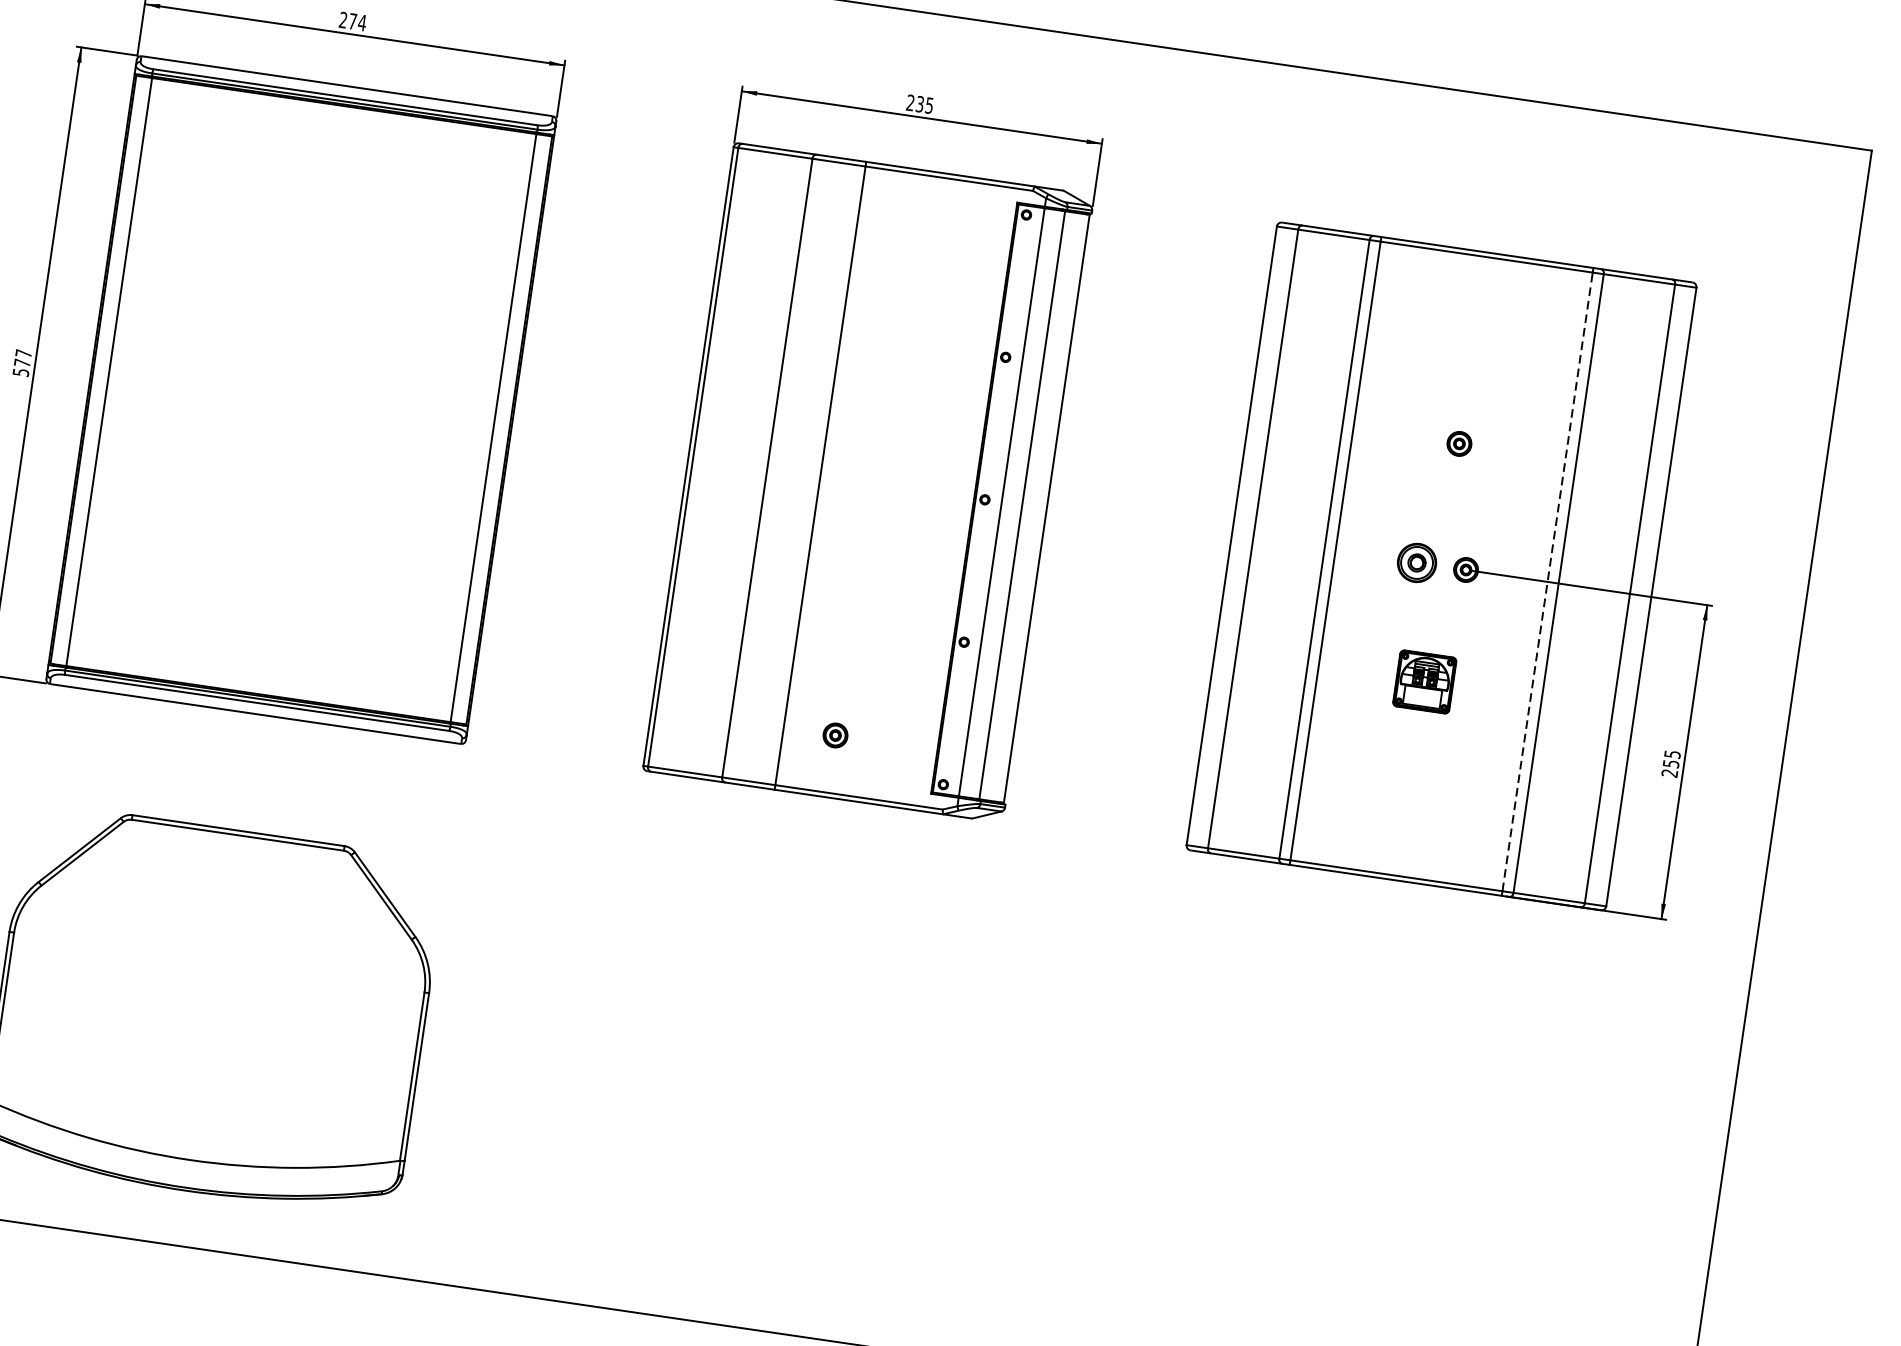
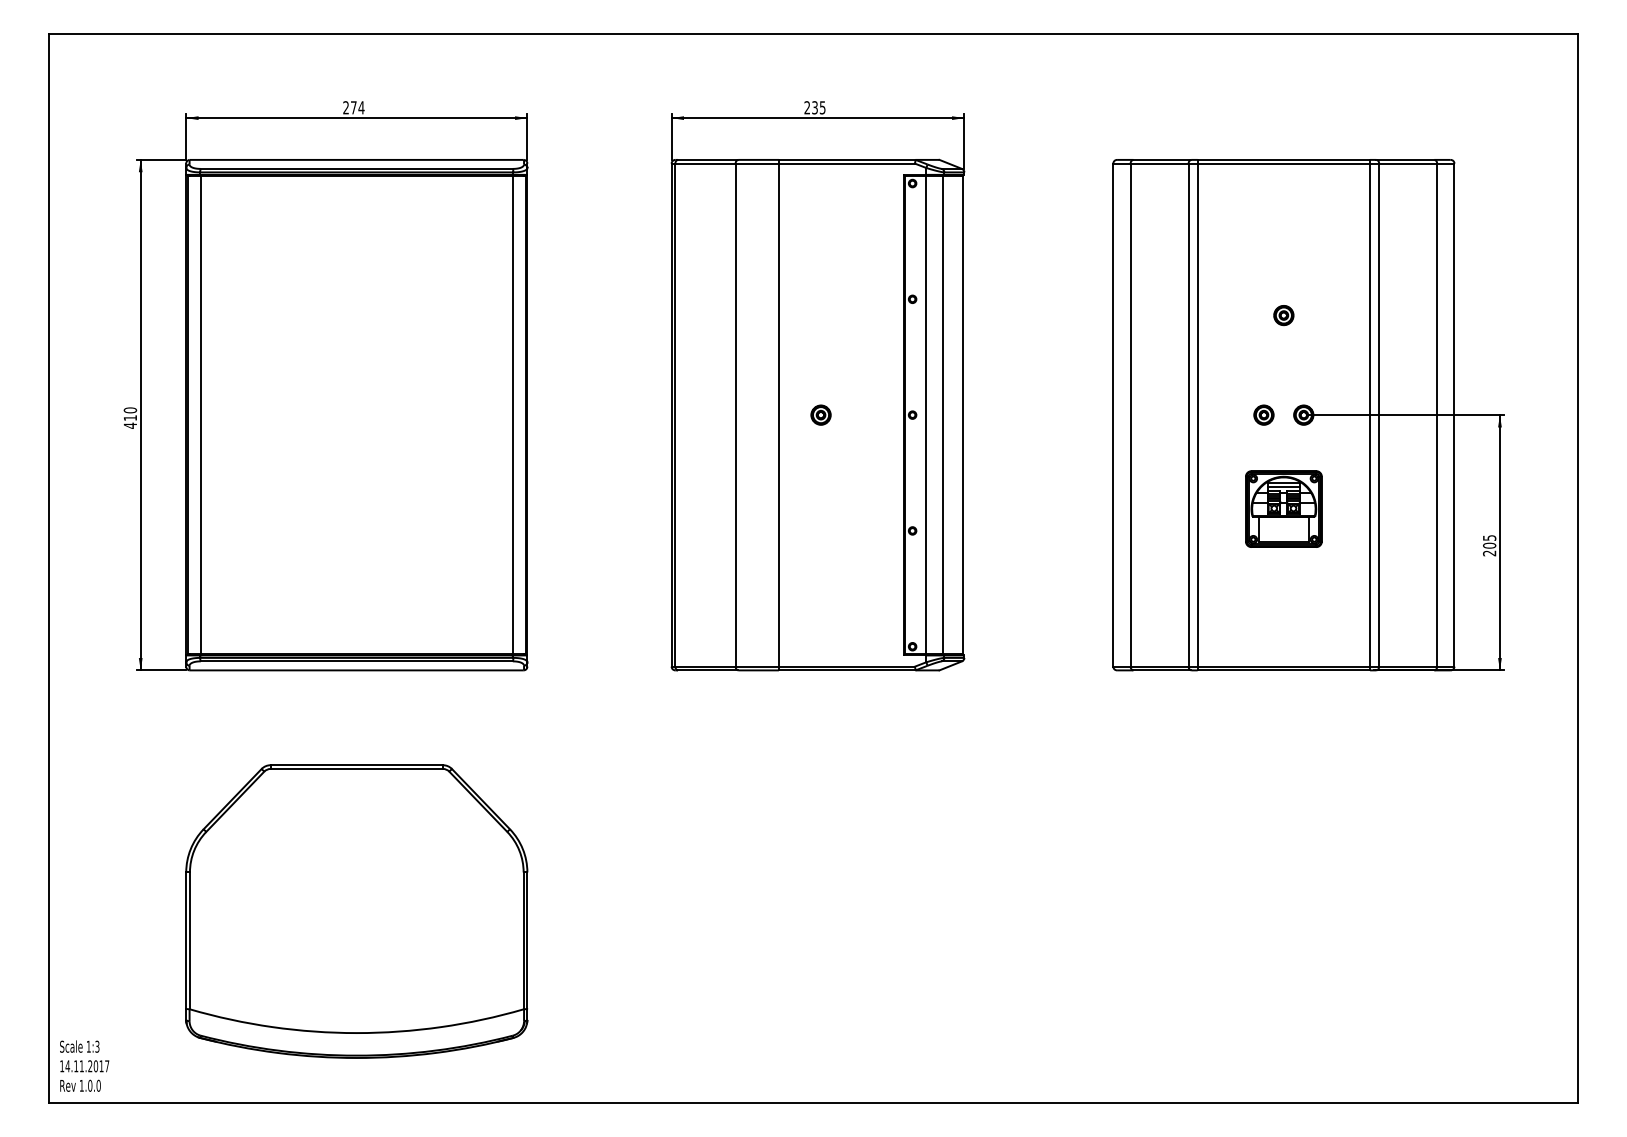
text: (22, 362) -> (130, 417), 577 -> 410
part: (1416, 561) -> (1263, 414), size x0.62
line: (1548, 582) -> (1370, 415), dashed -> solid
part: (1424, 681) -> (1283, 508), size x1.67
part: (834, 734) -> (820, 414), moved
text: (1671, 763) -> (1489, 545), 255 -> 205

